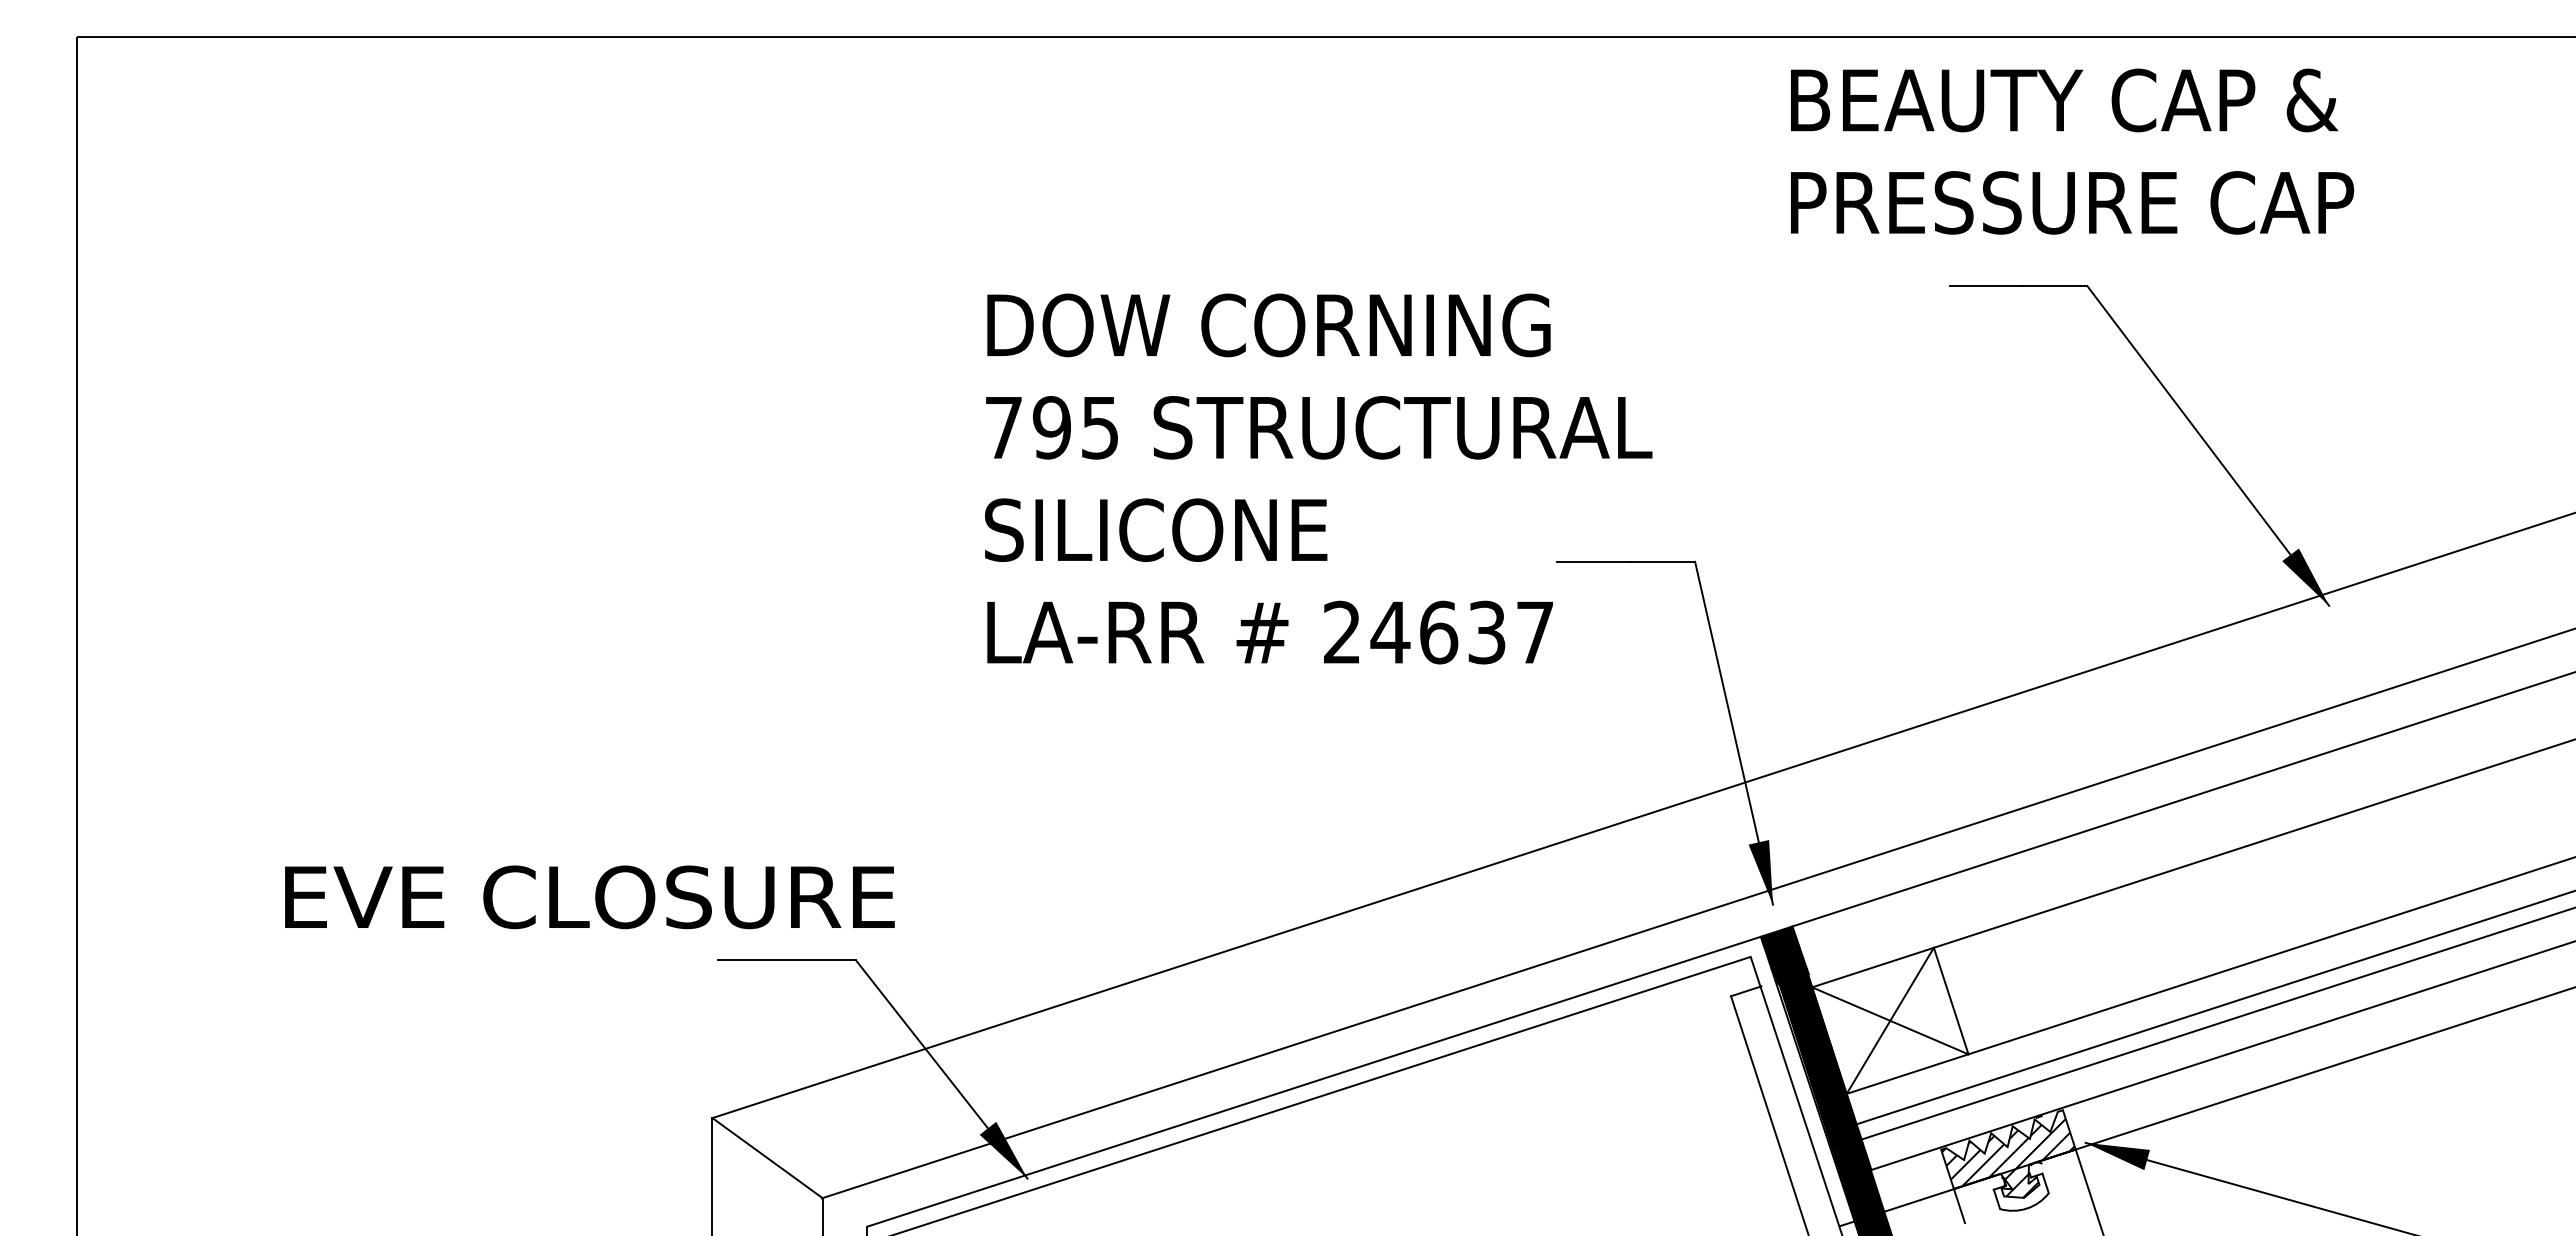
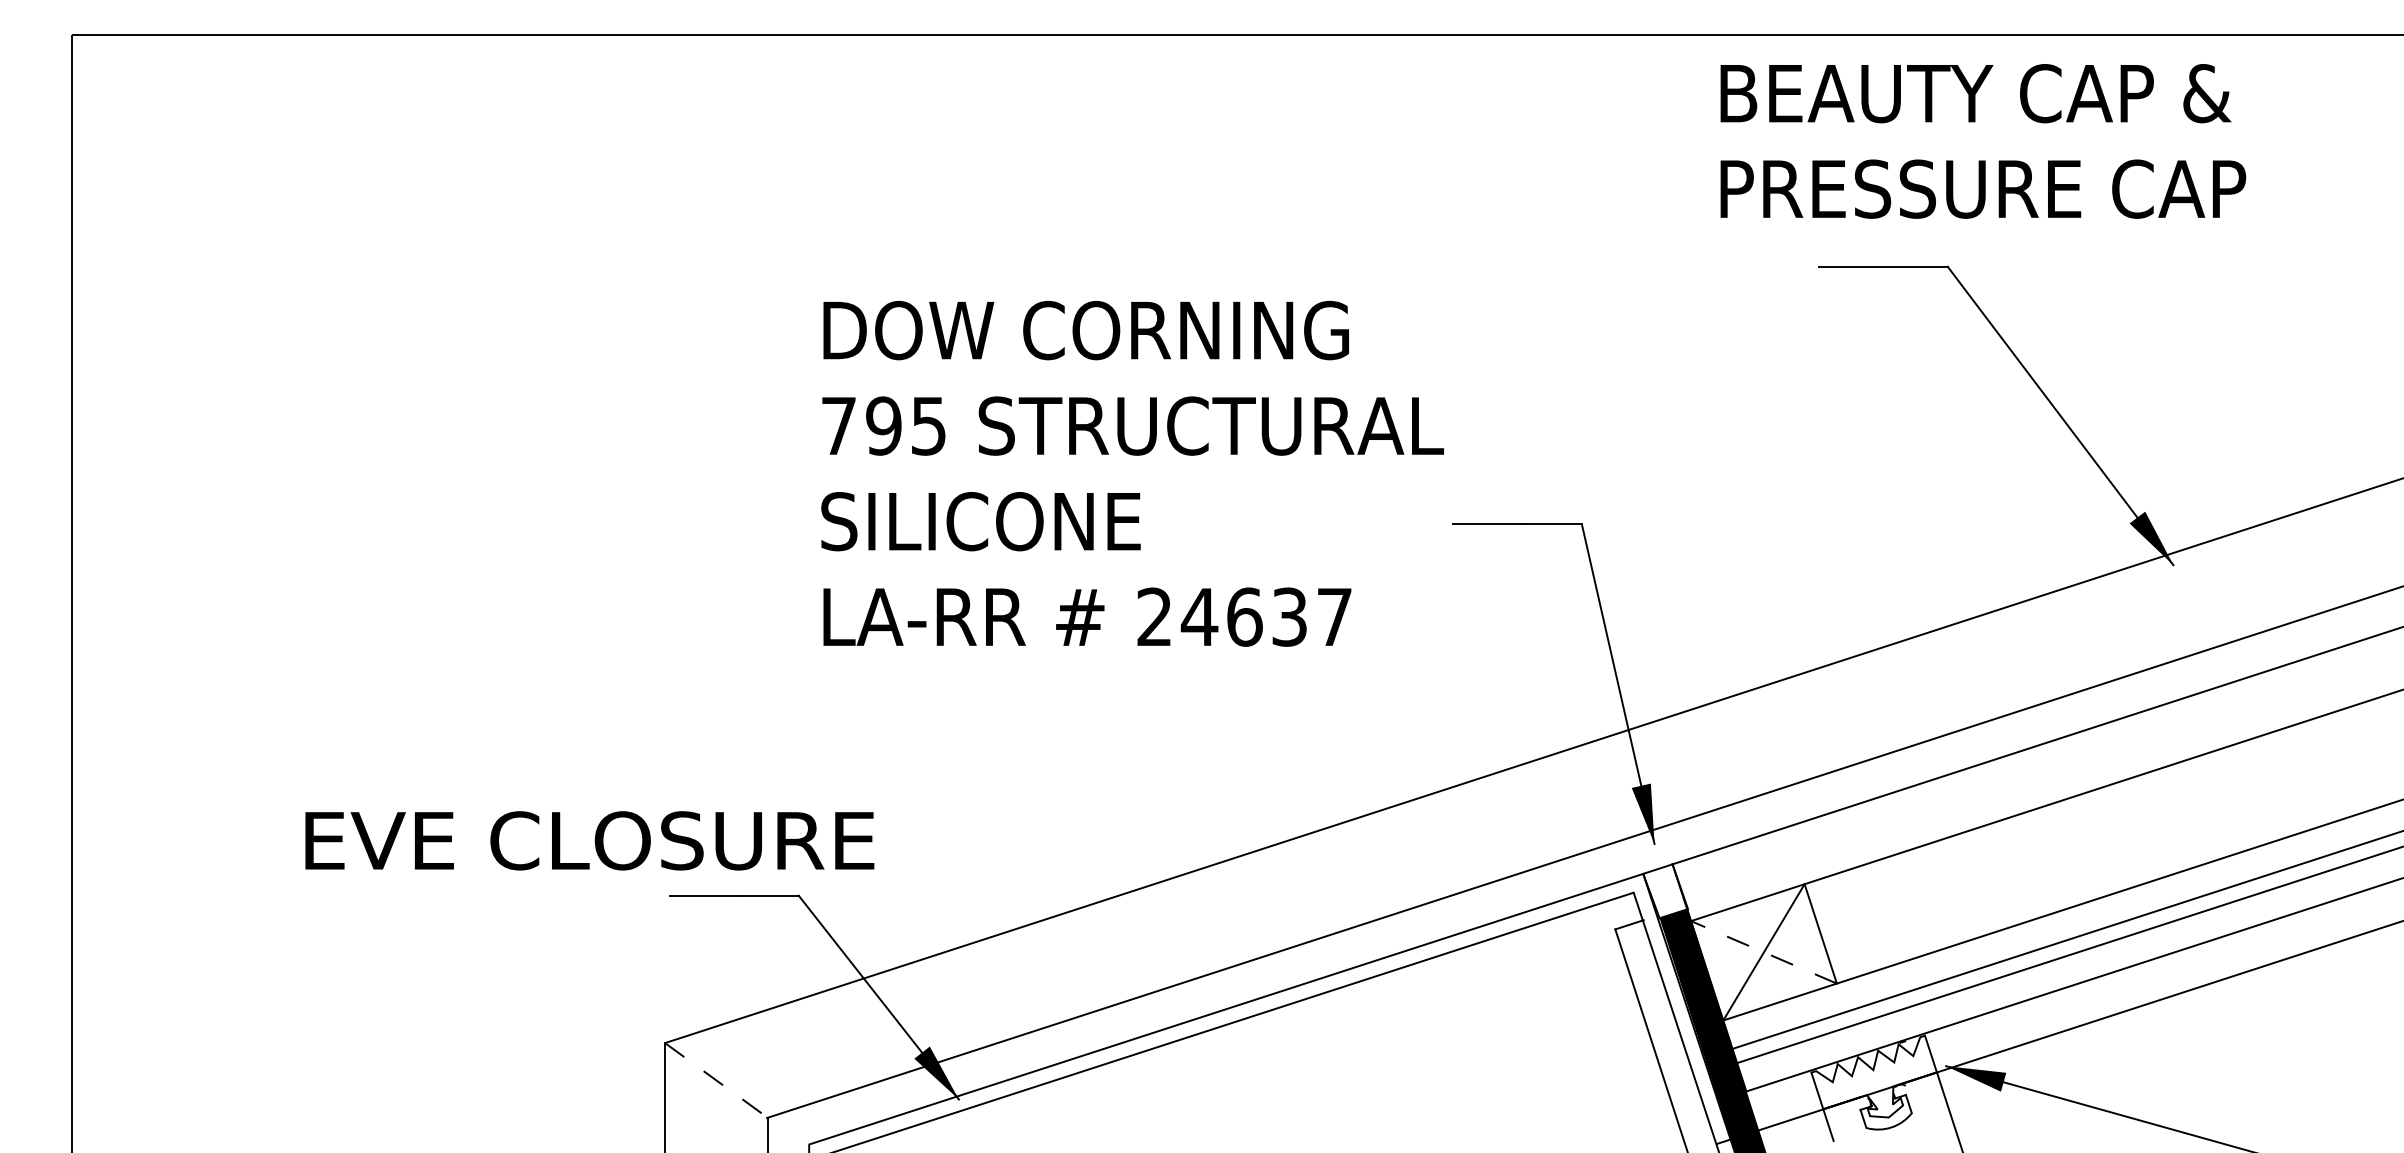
text: (2072, 151) -> (1983, 141), moved
text: (1318, 478) -> (1132, 473), moved
text: (589, 897) -> (589, 841), moved
fill: (1784, 955) -> (1665, 891), removed
line: (1889, 1020) -> (1763, 952), solid -> dashed
line: (767, 1158) -> (716, 1080), solid -> dashed
hatch: (2007, 1158) -> (1873, 1080), removed

